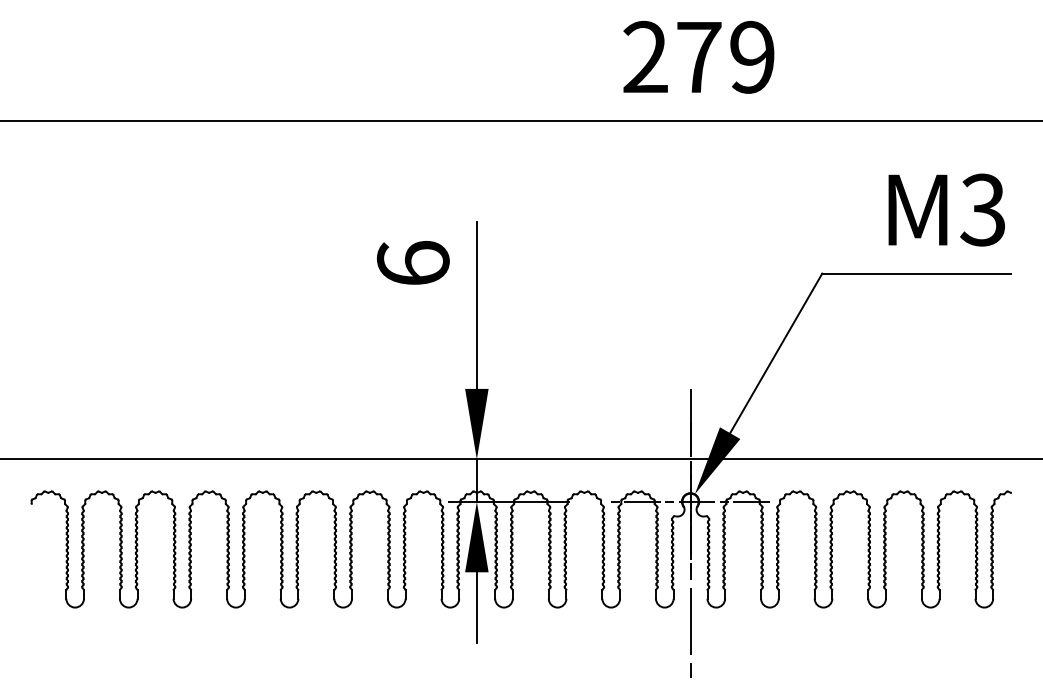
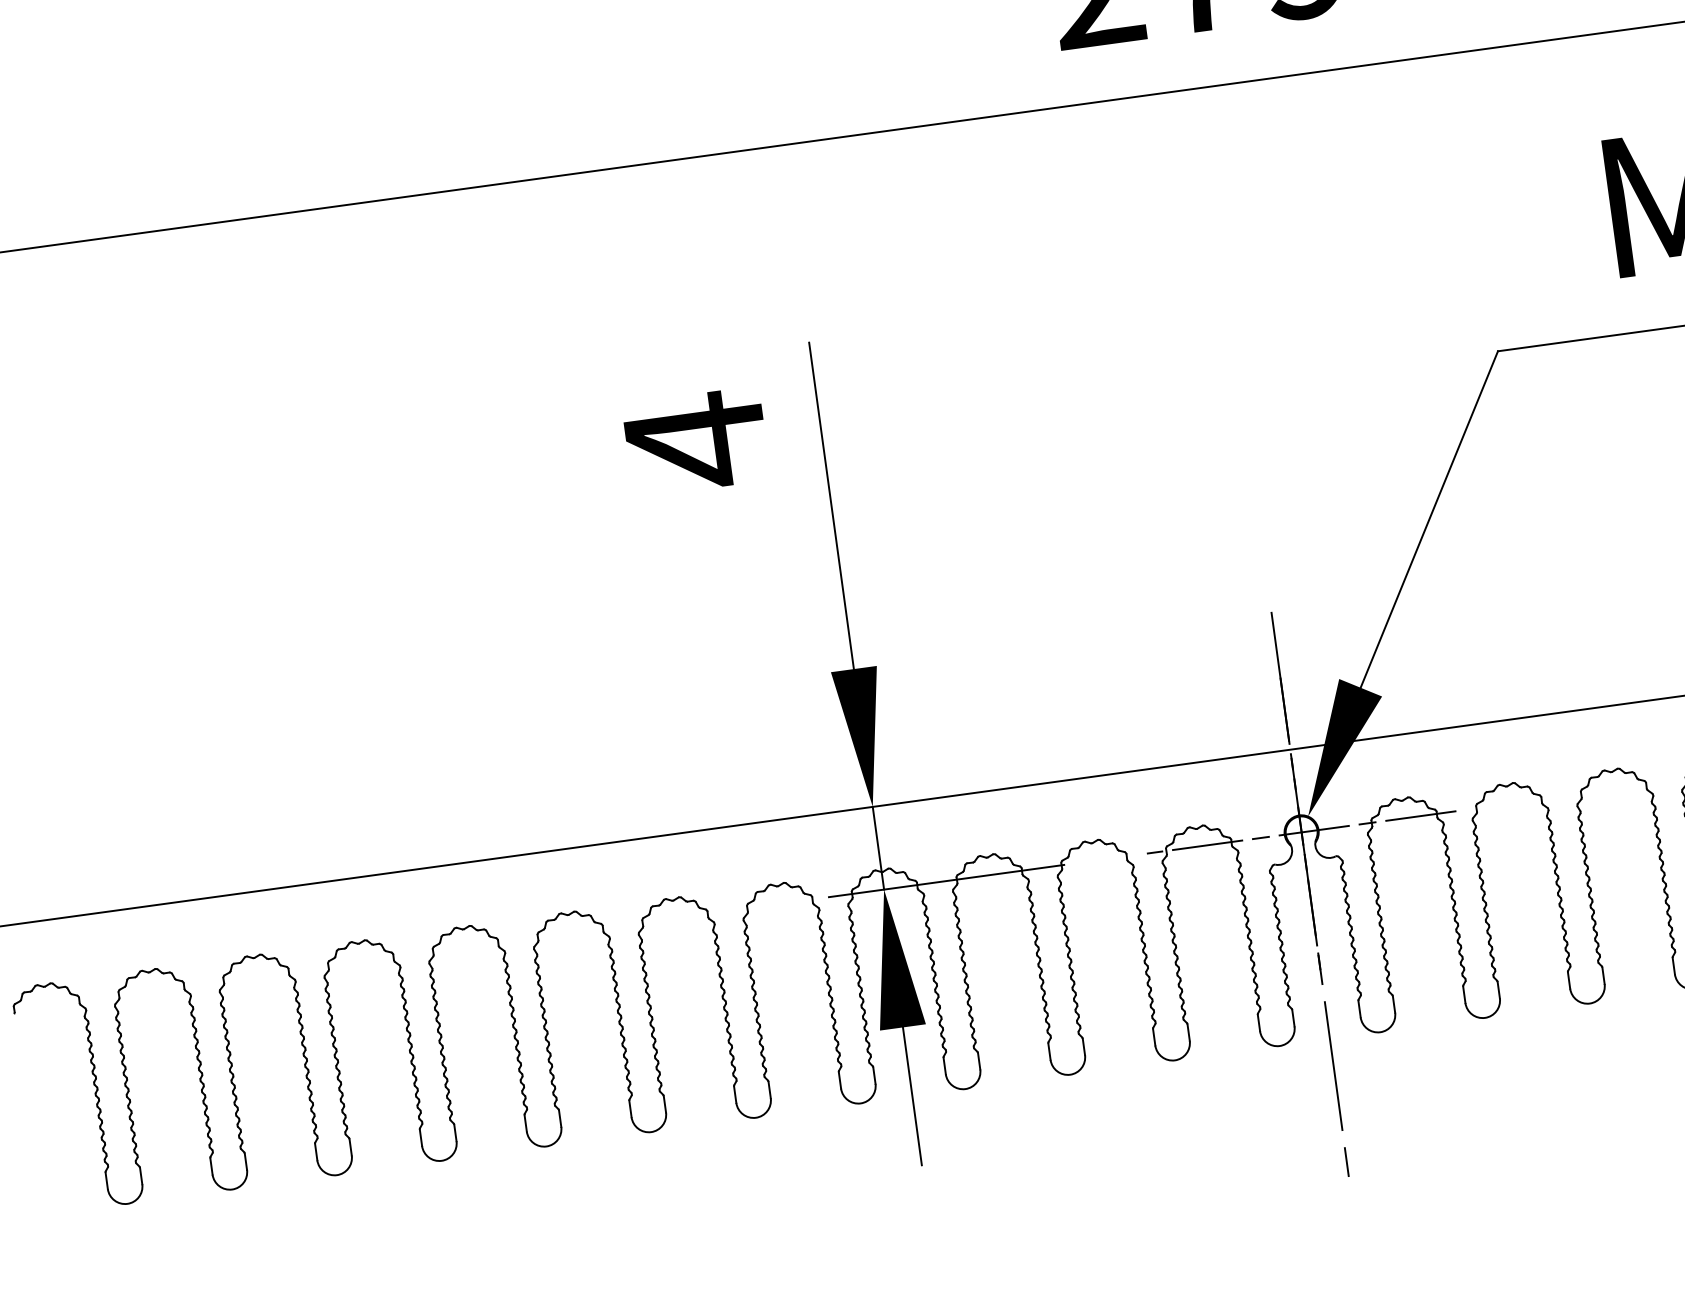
text: (412, 263) -> (694, 441), 6 -> 4

